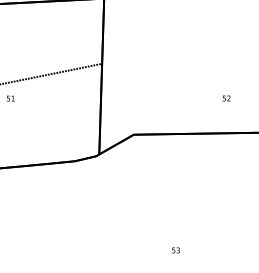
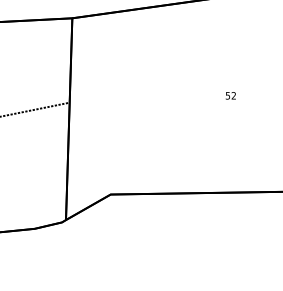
text: (226, 98) -> (230, 95), moved

